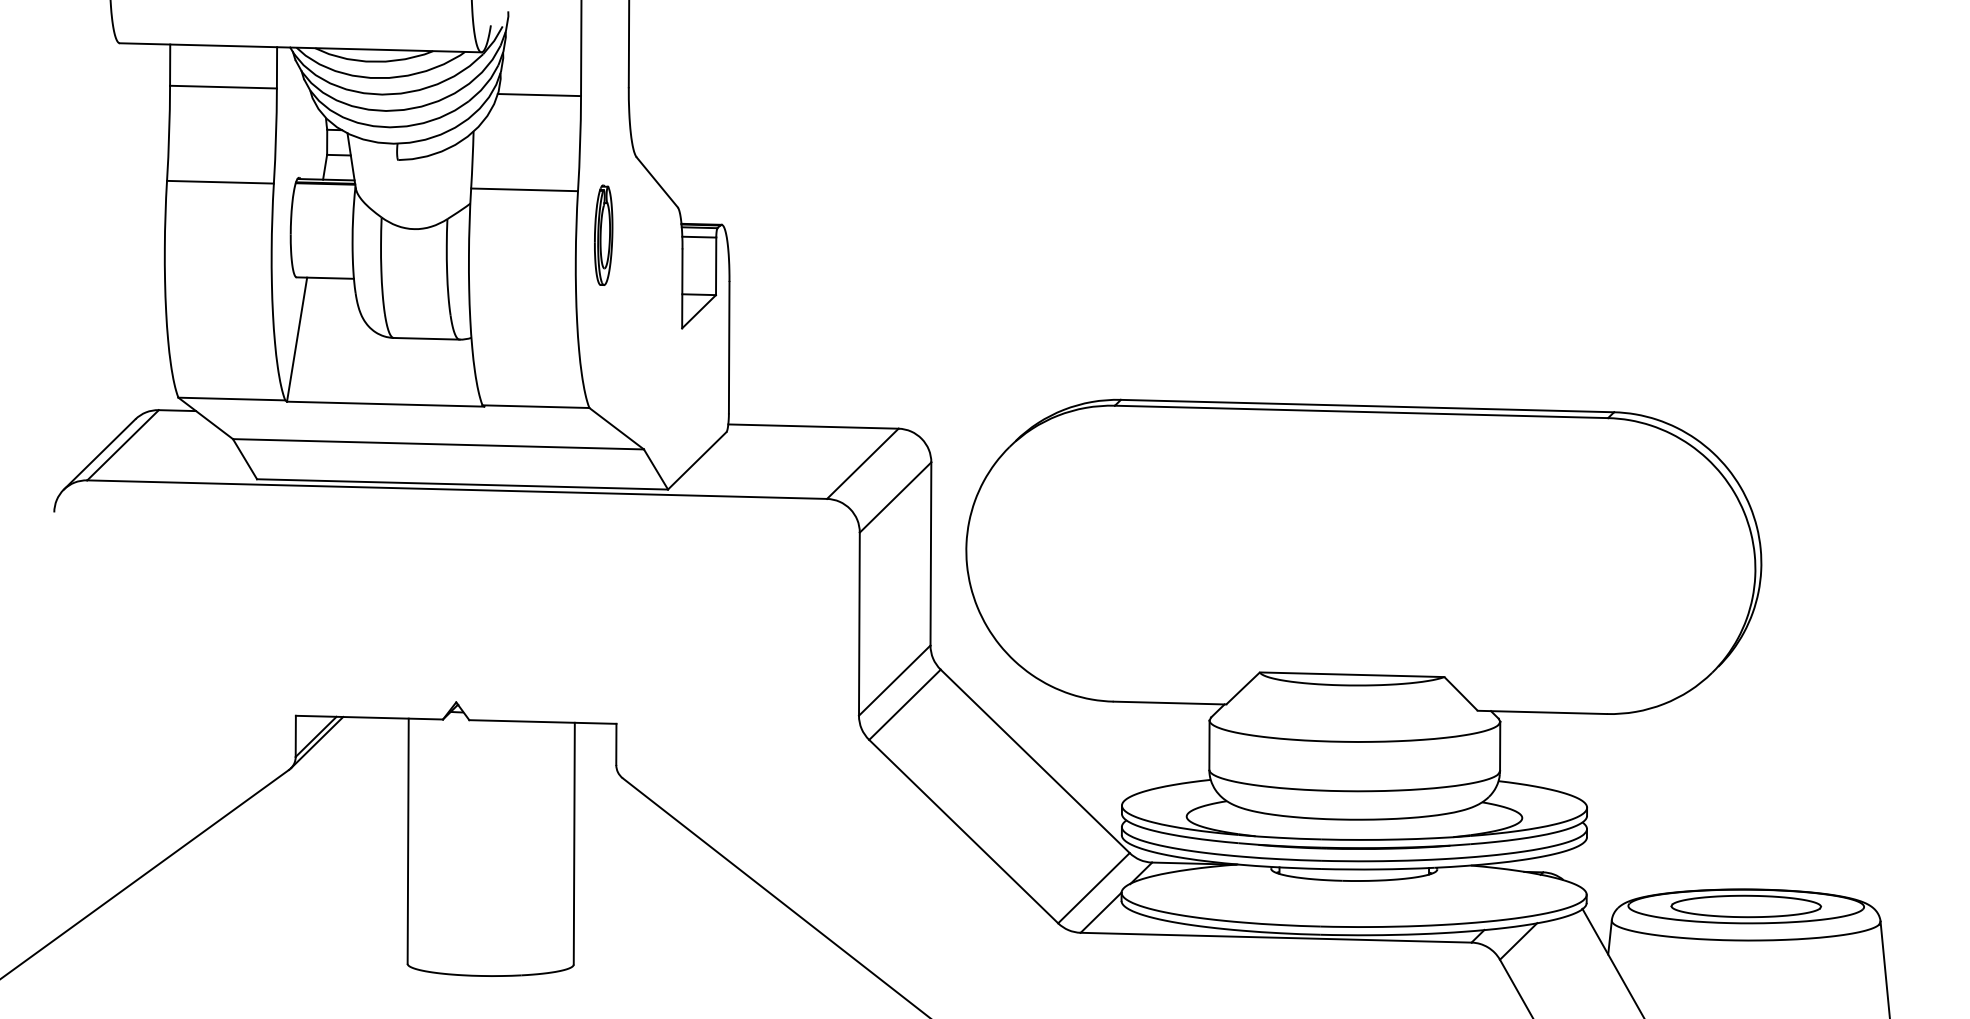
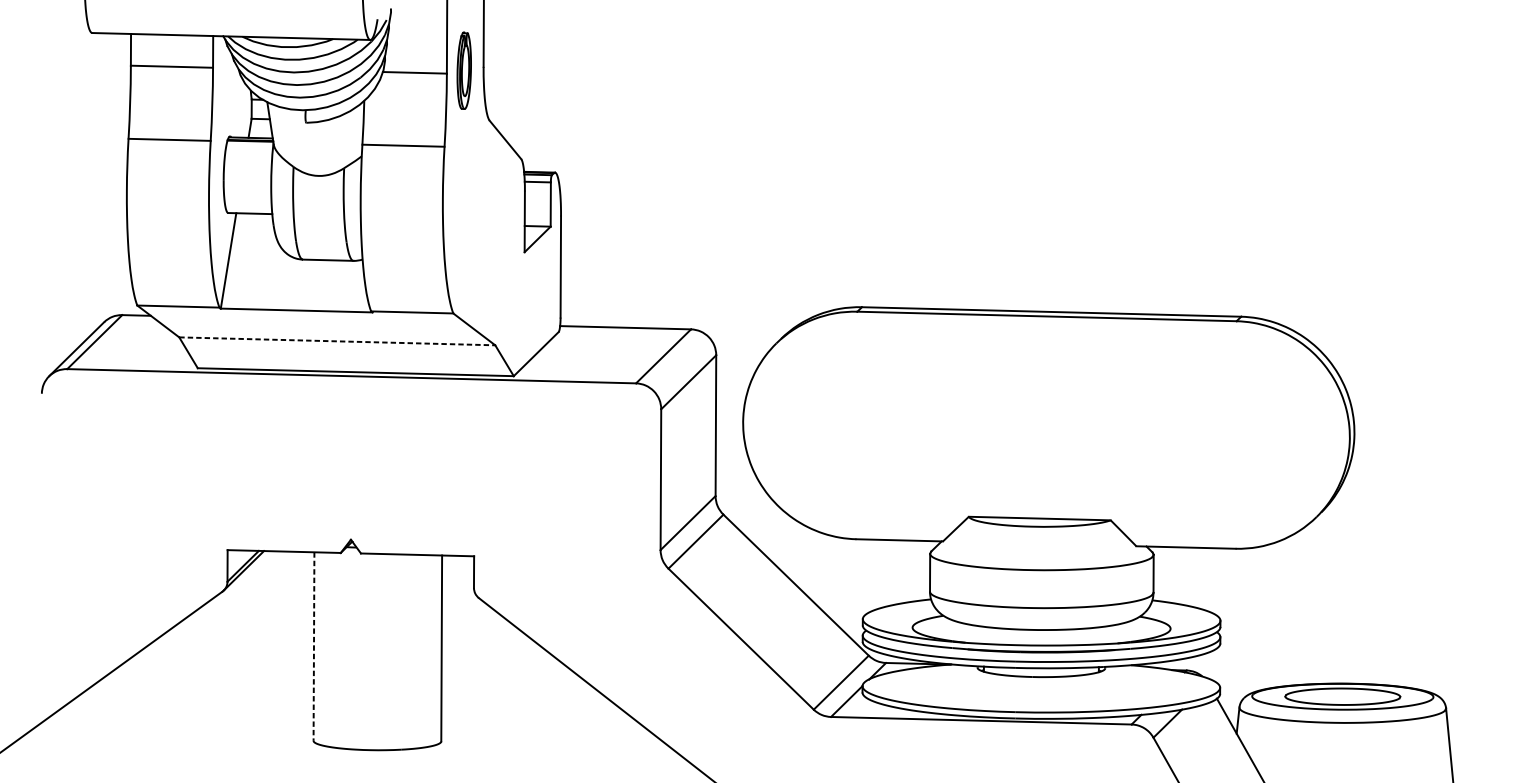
part: (603, 234) -> (464, 70), moved
line: (438, 444) -> (337, 341), solid -> dashed
line: (408, 841) -> (314, 646), solid -> dashed

